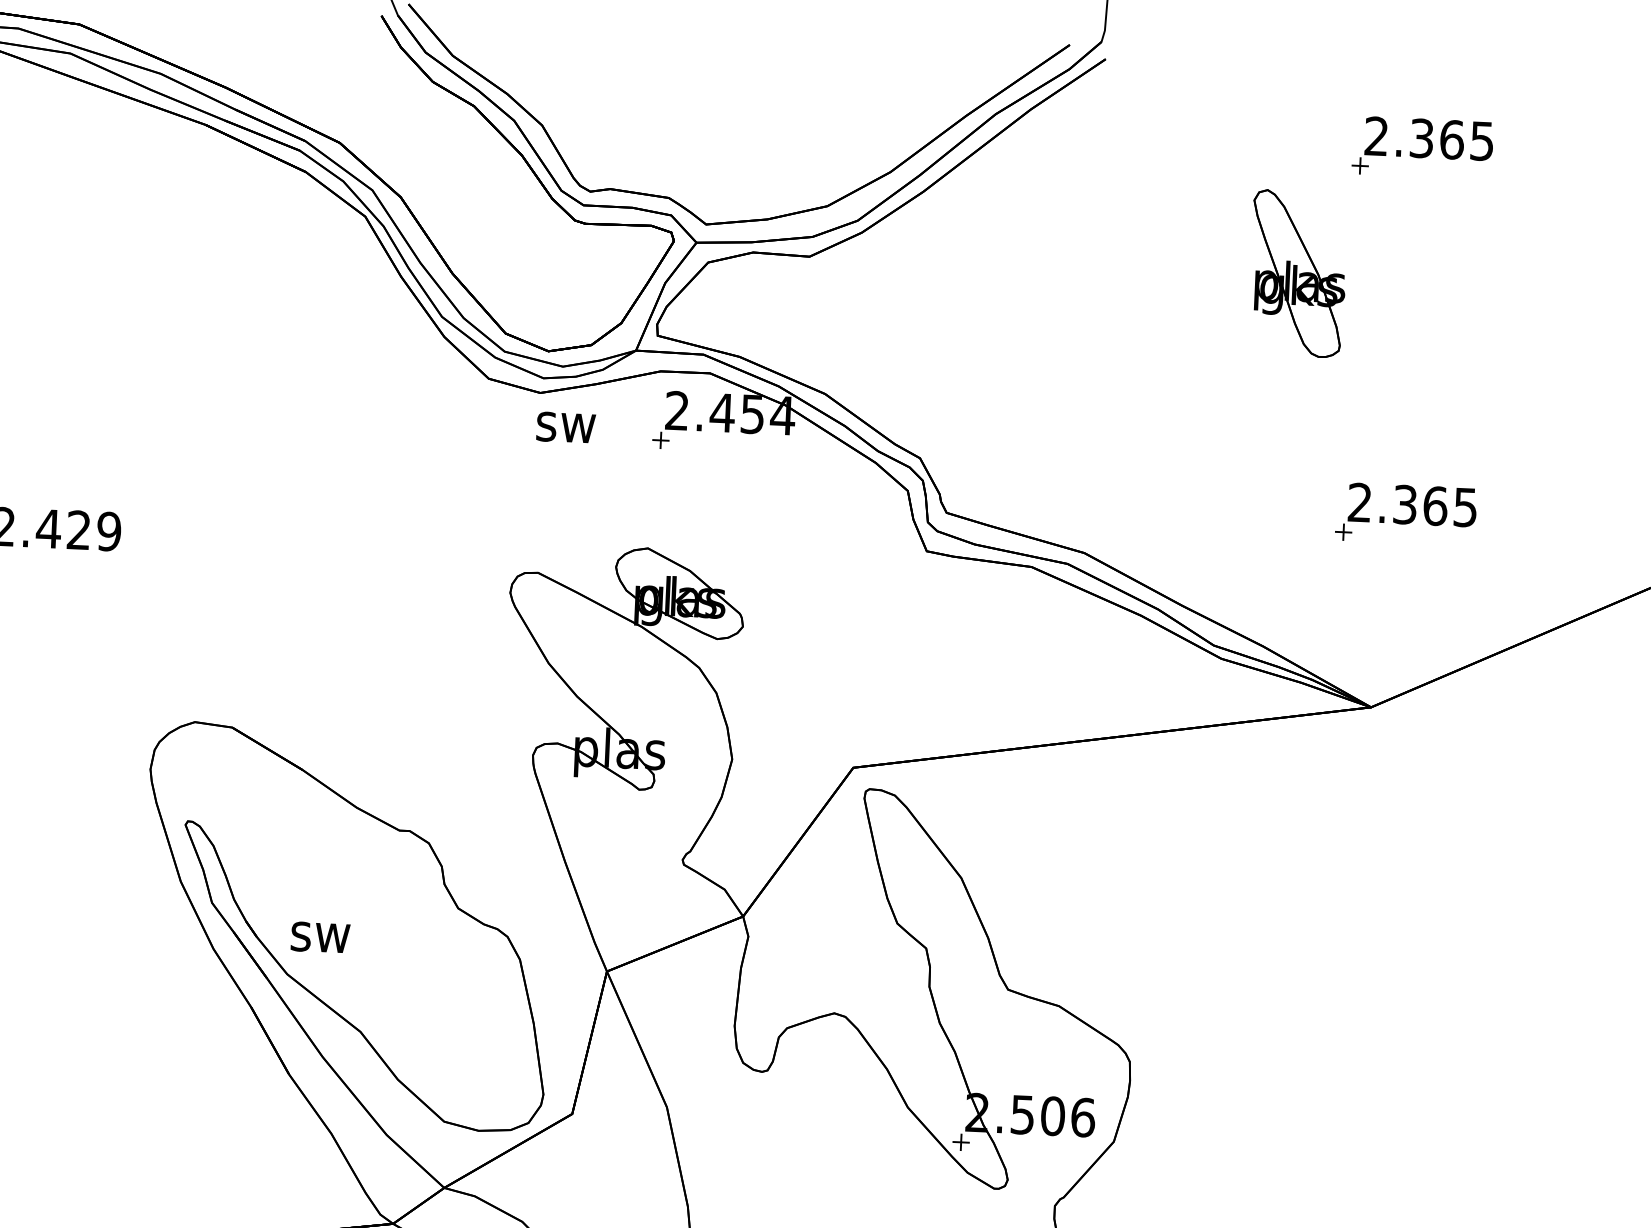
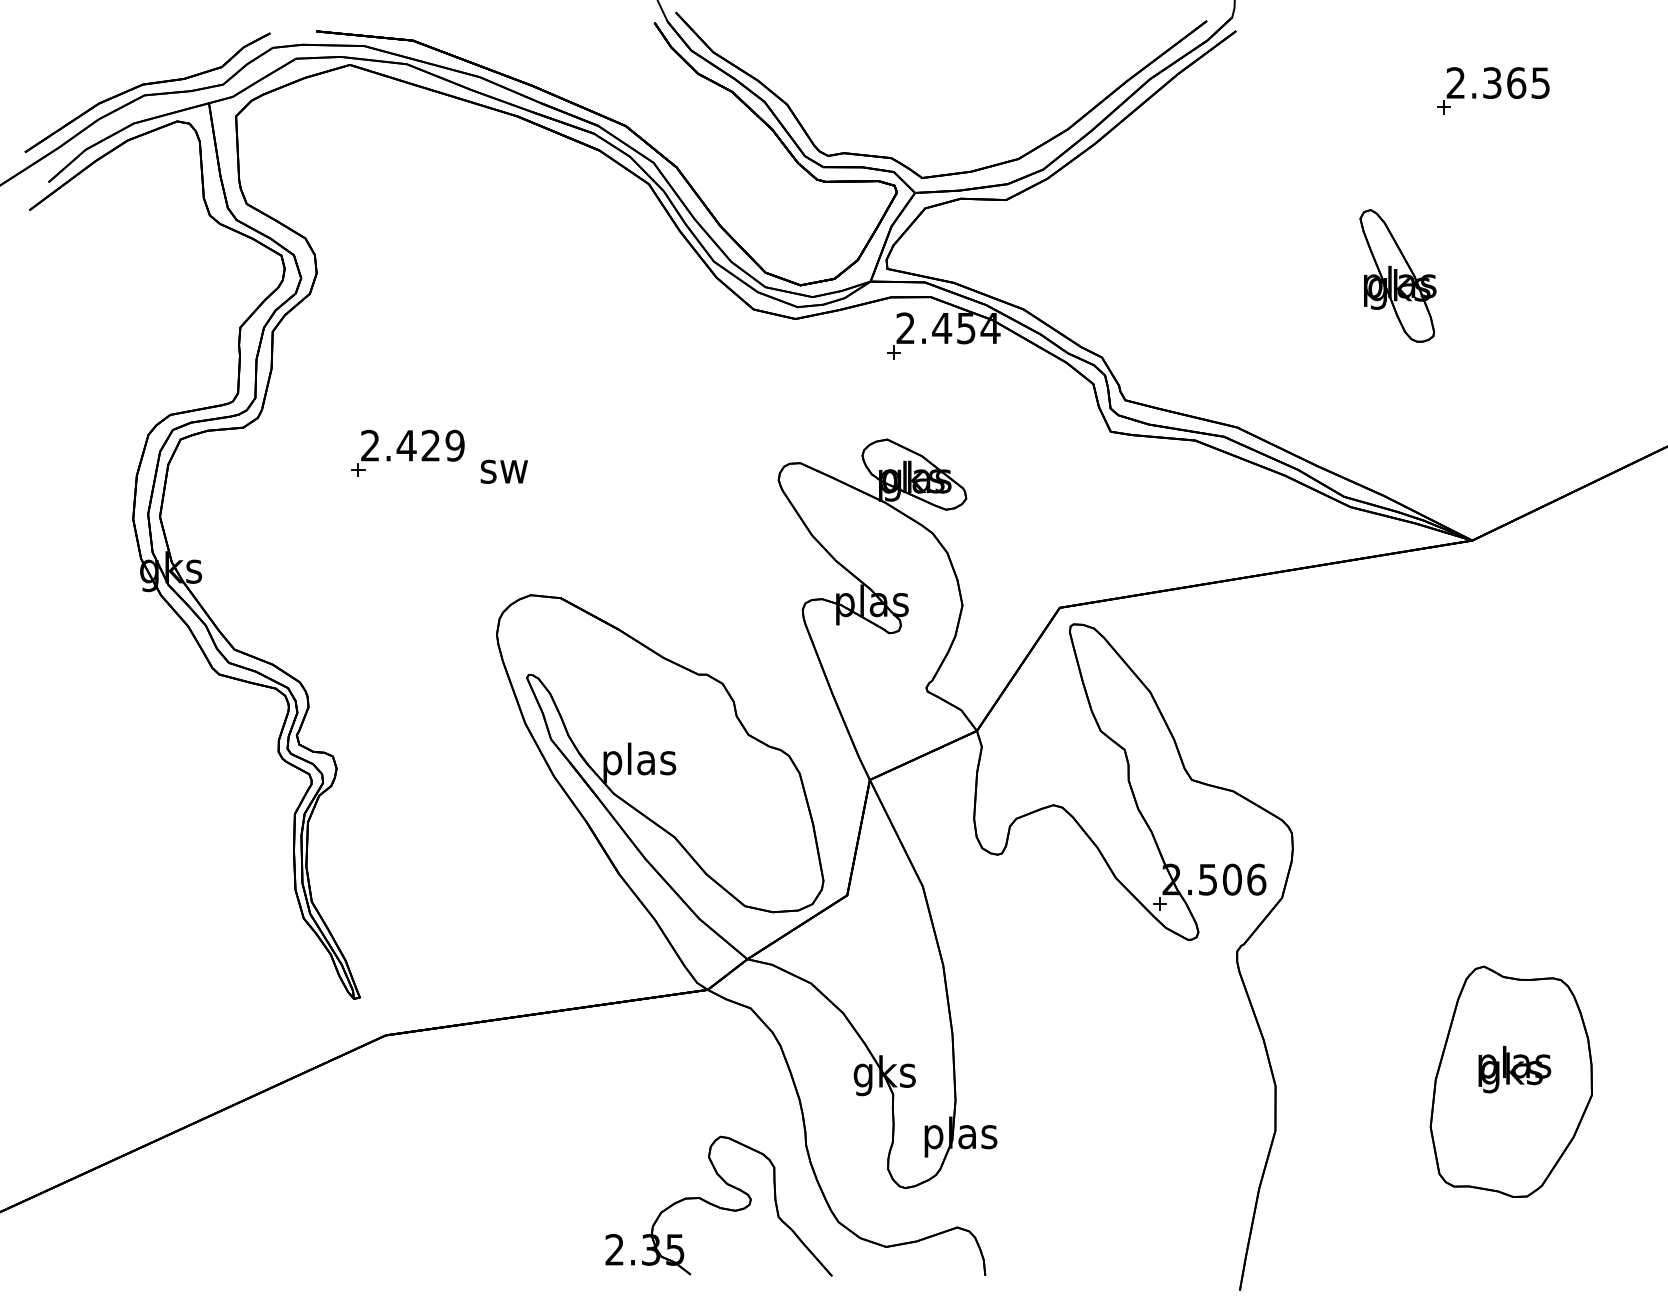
part: (1297, 273) -> (1397, 275), moved
text: (565, 427) -> (503, 471), moved
part: (1406, 514) -> (1493, 384), removed
text: (320, 936) -> (639, 762), sw -> plas

